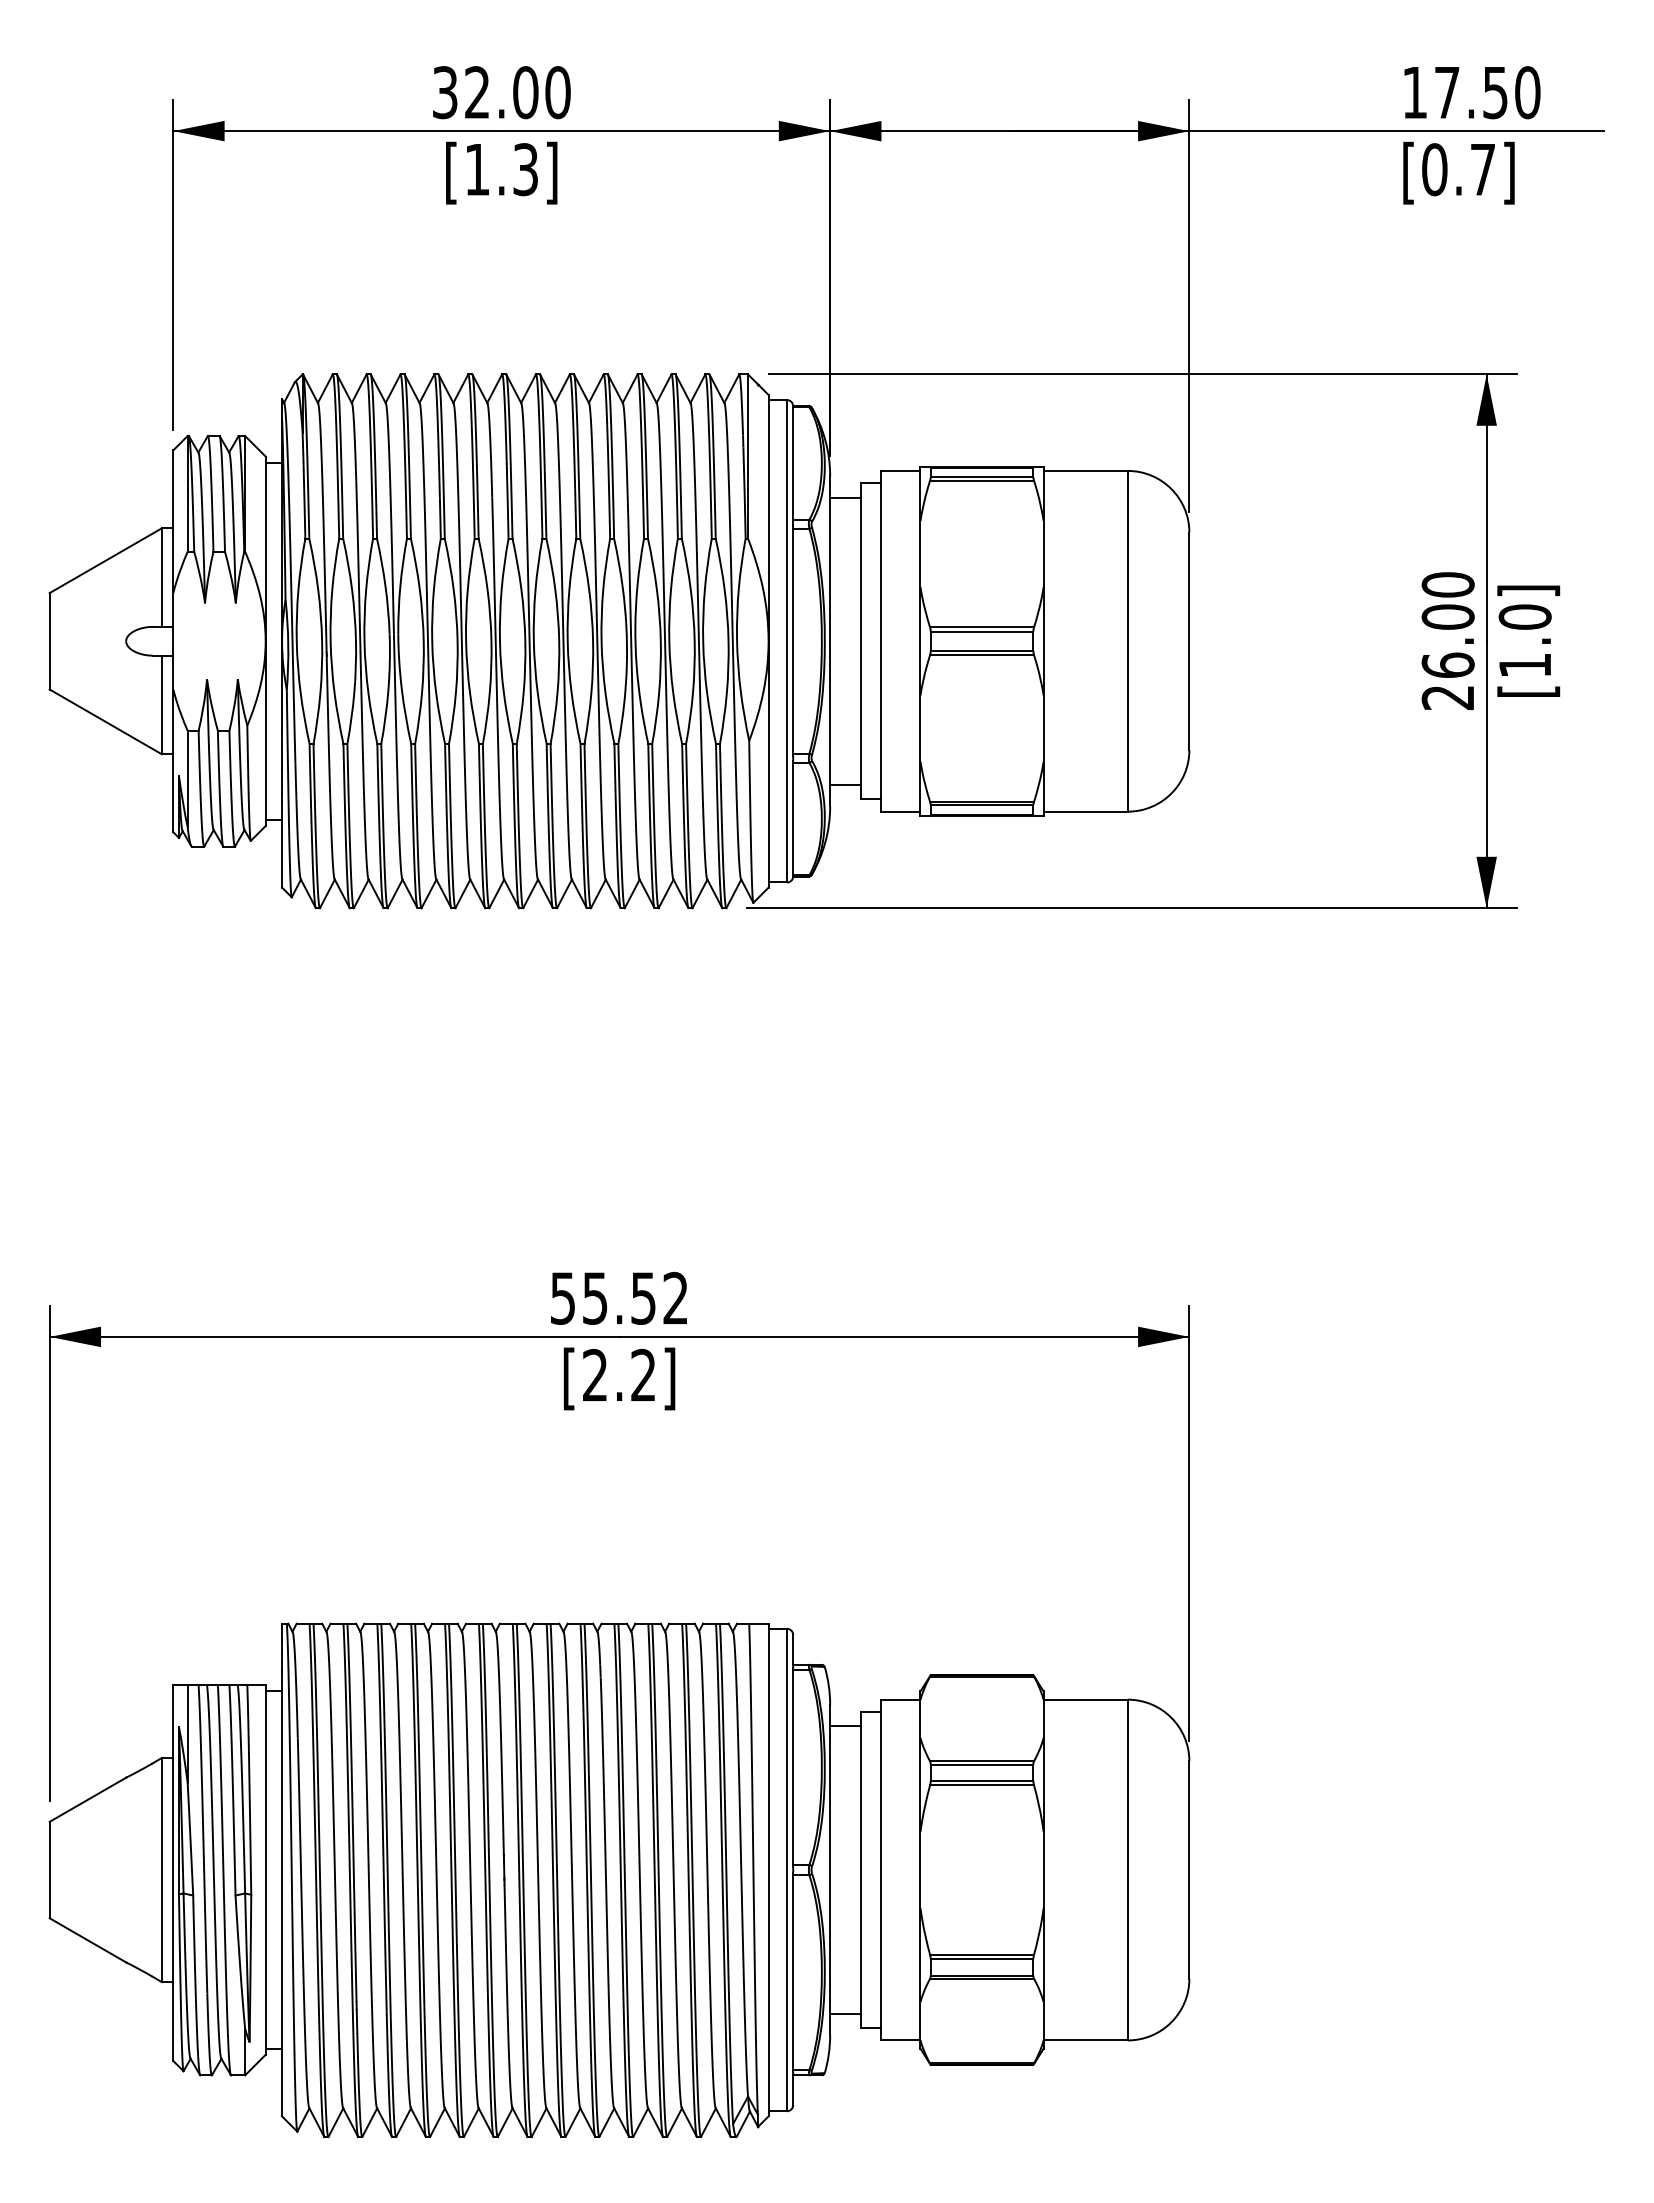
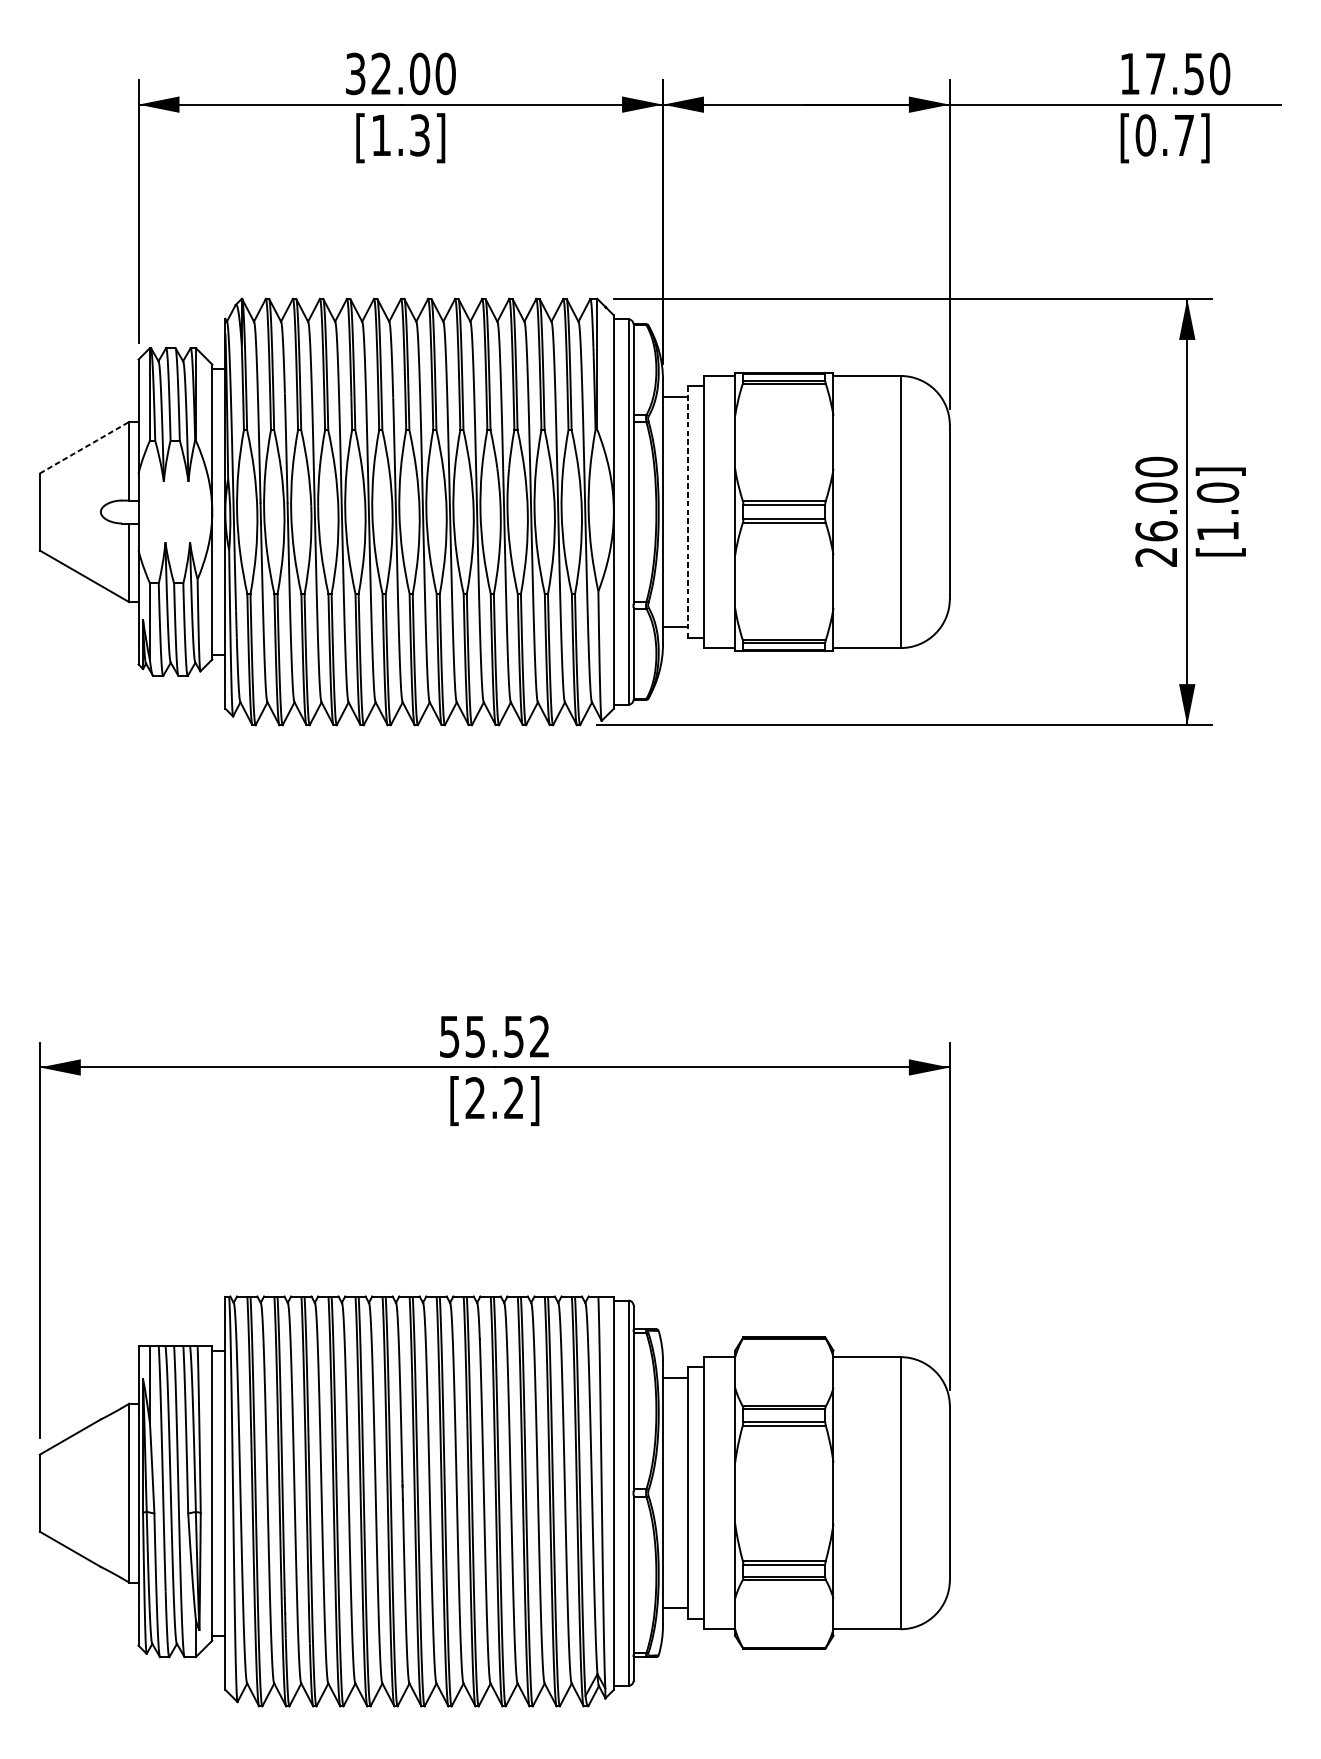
line: (105, 560) -> (84, 447), solid -> dashed
line: (860, 640) -> (687, 511), solid -> dashed

